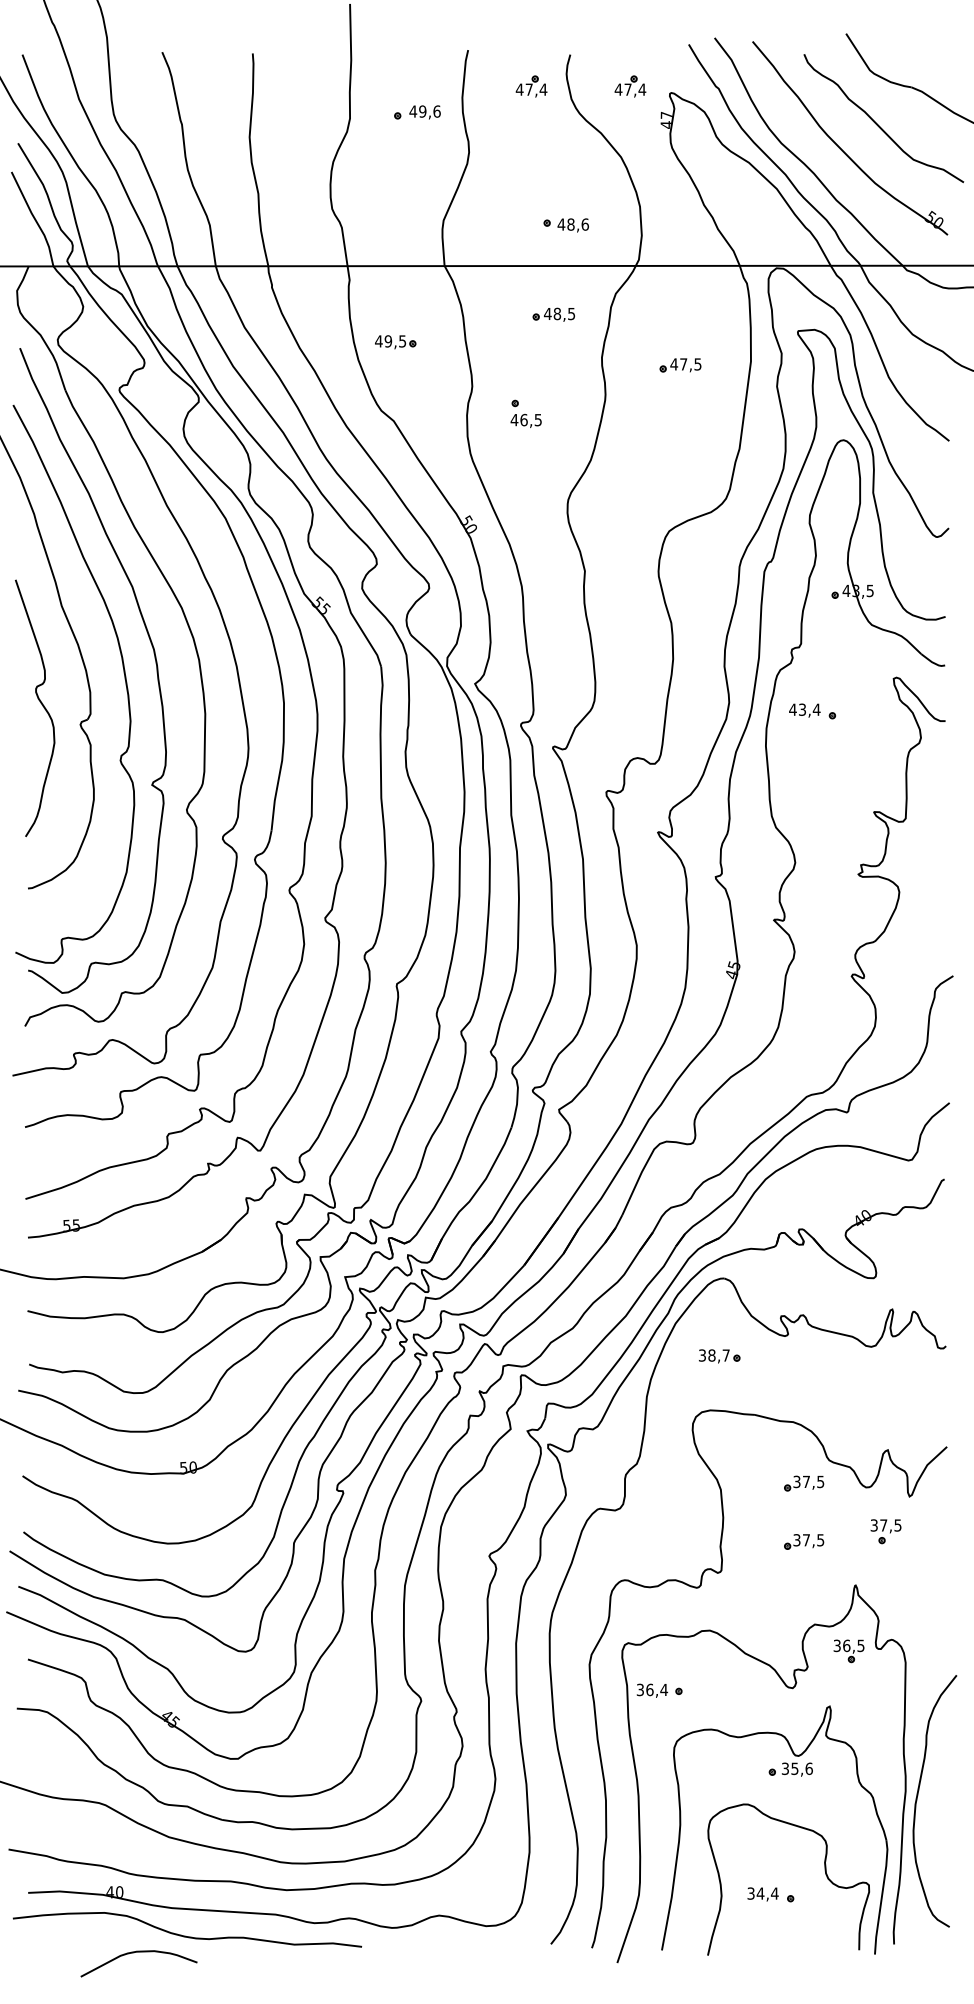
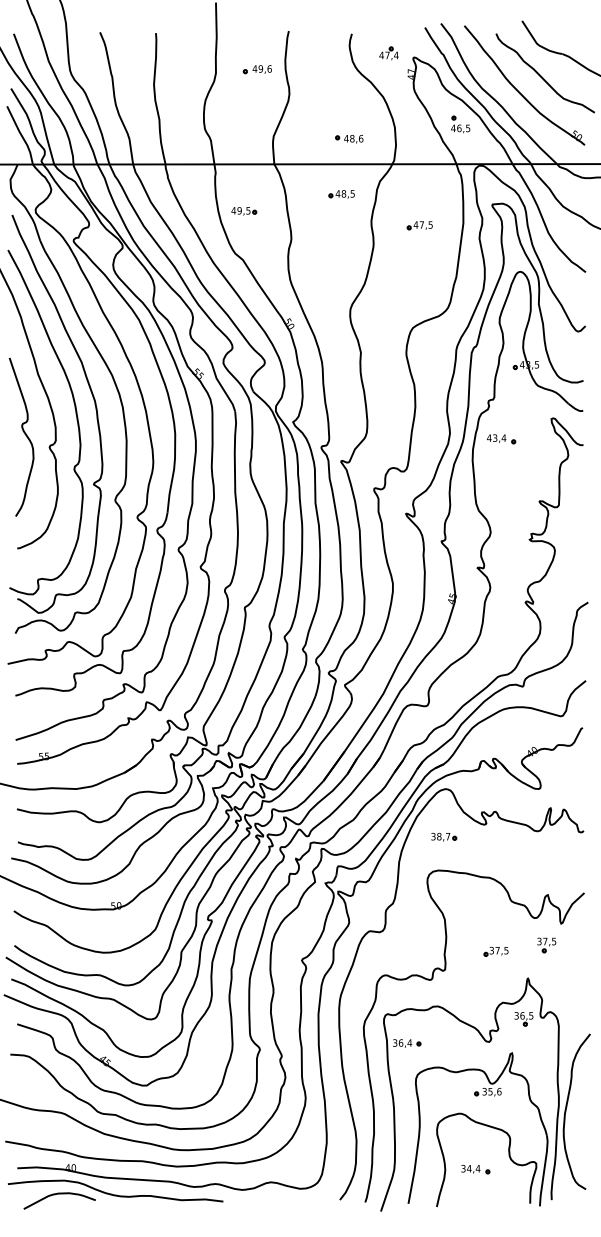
part: (530, 86) -> (327, 53), removed
part: (525, 413) -> (460, 124), moved
part: (802, 1483) -> (495, 915), removed
curve: (138, 1953) -> (59, 1194), moved

